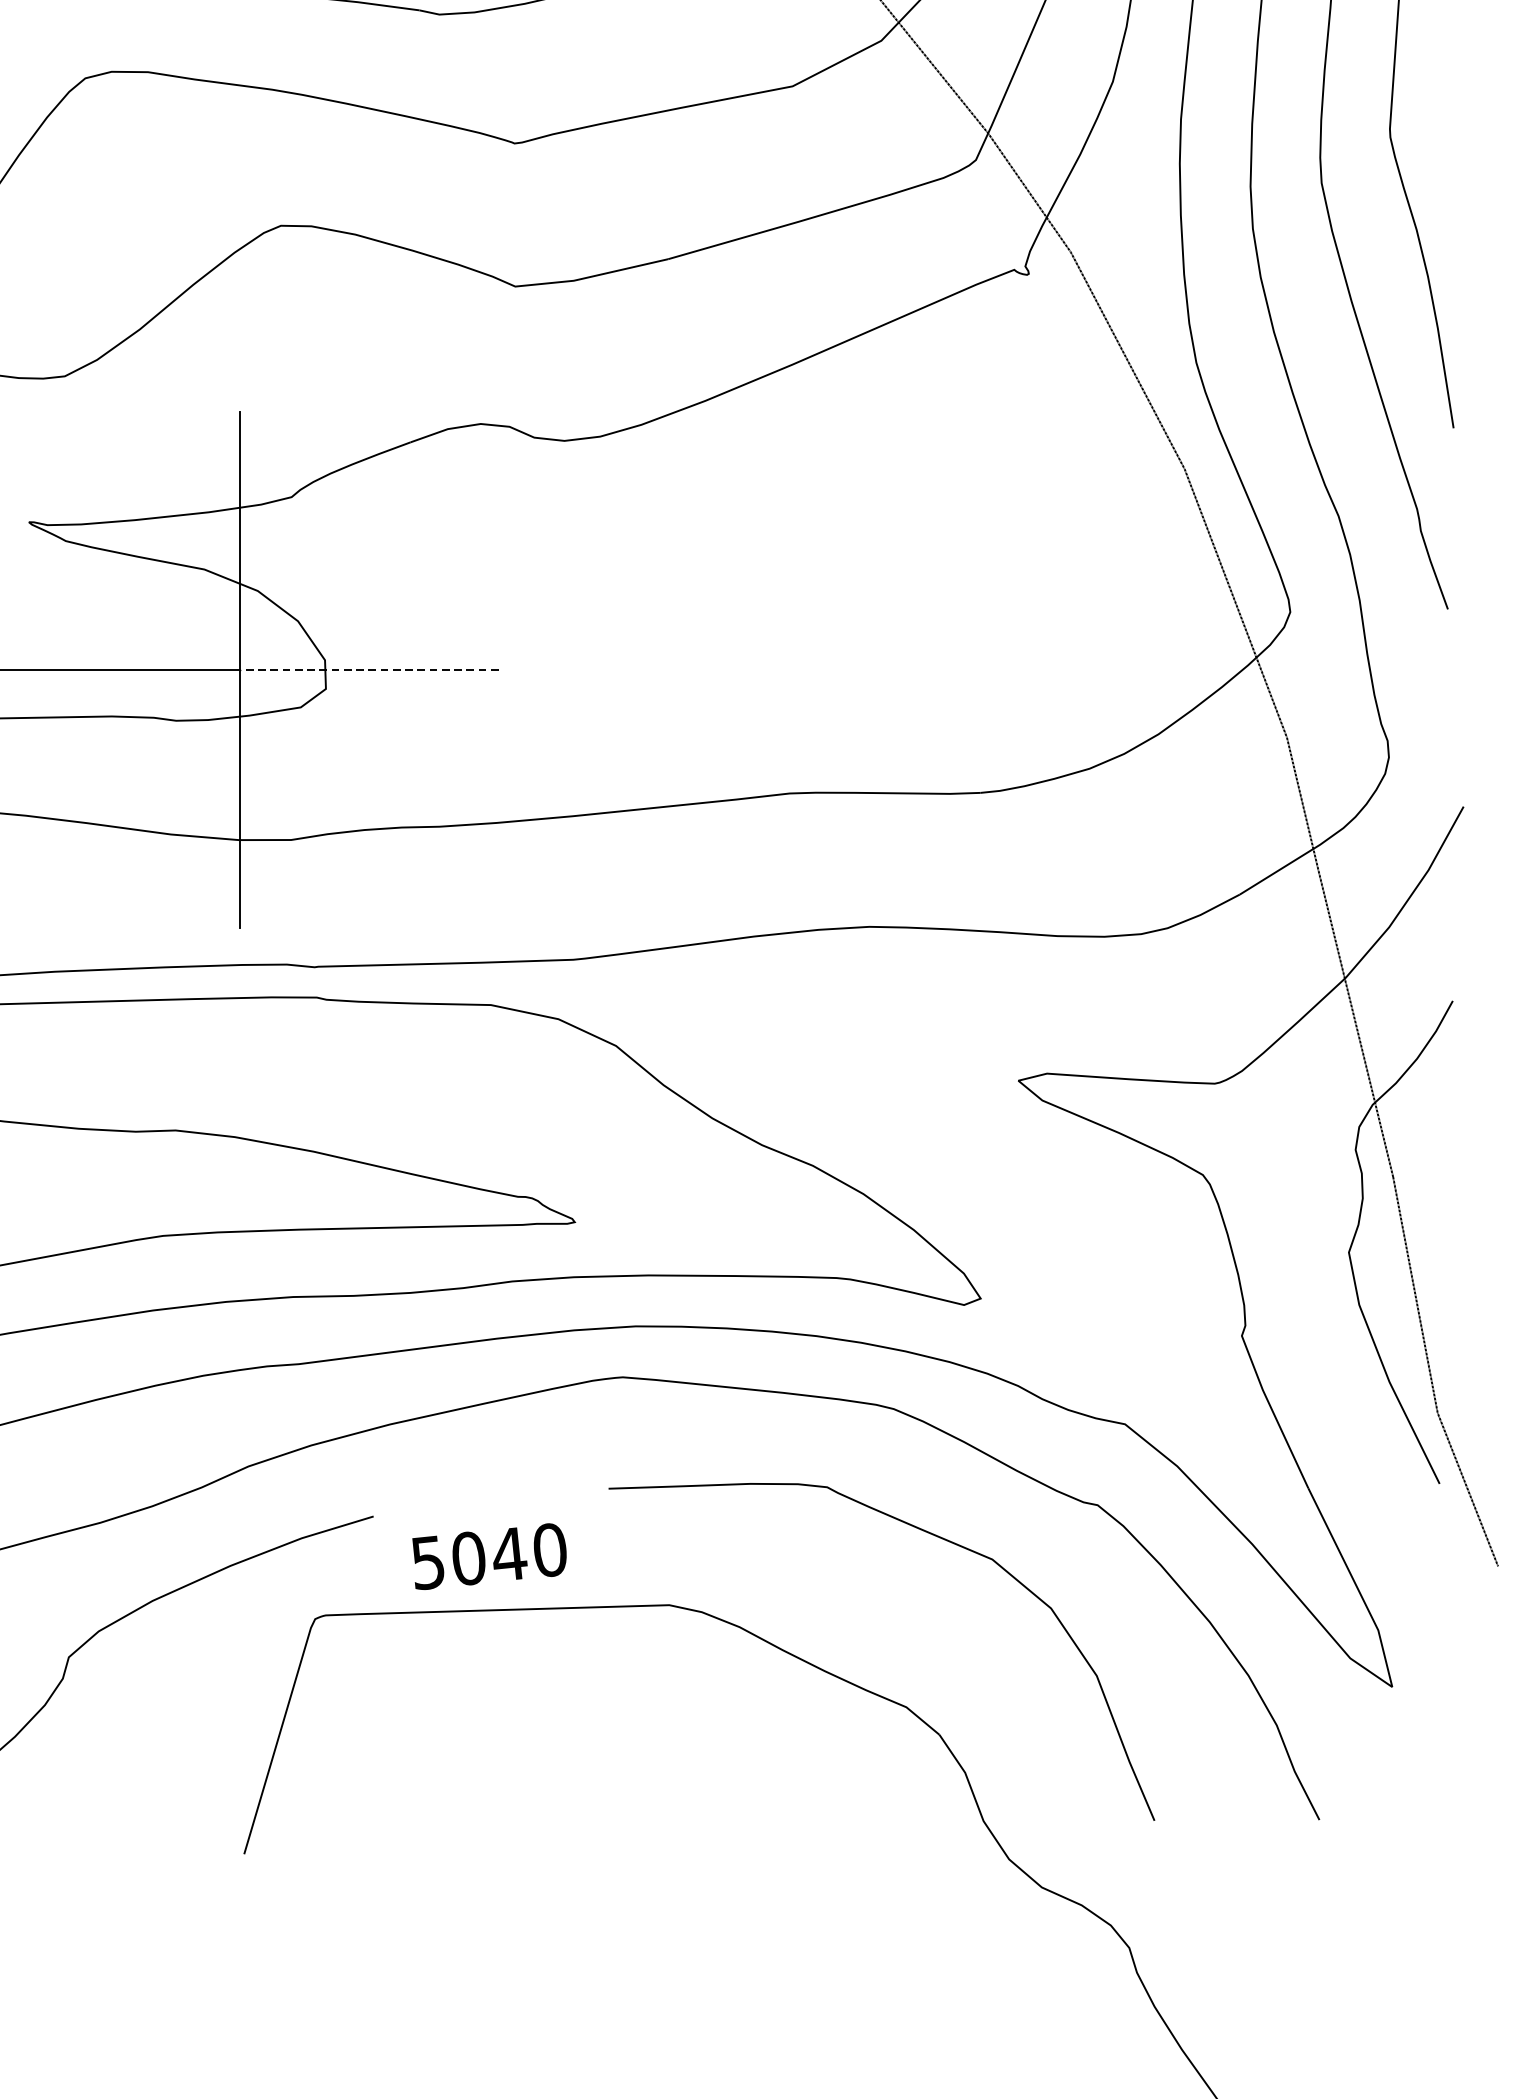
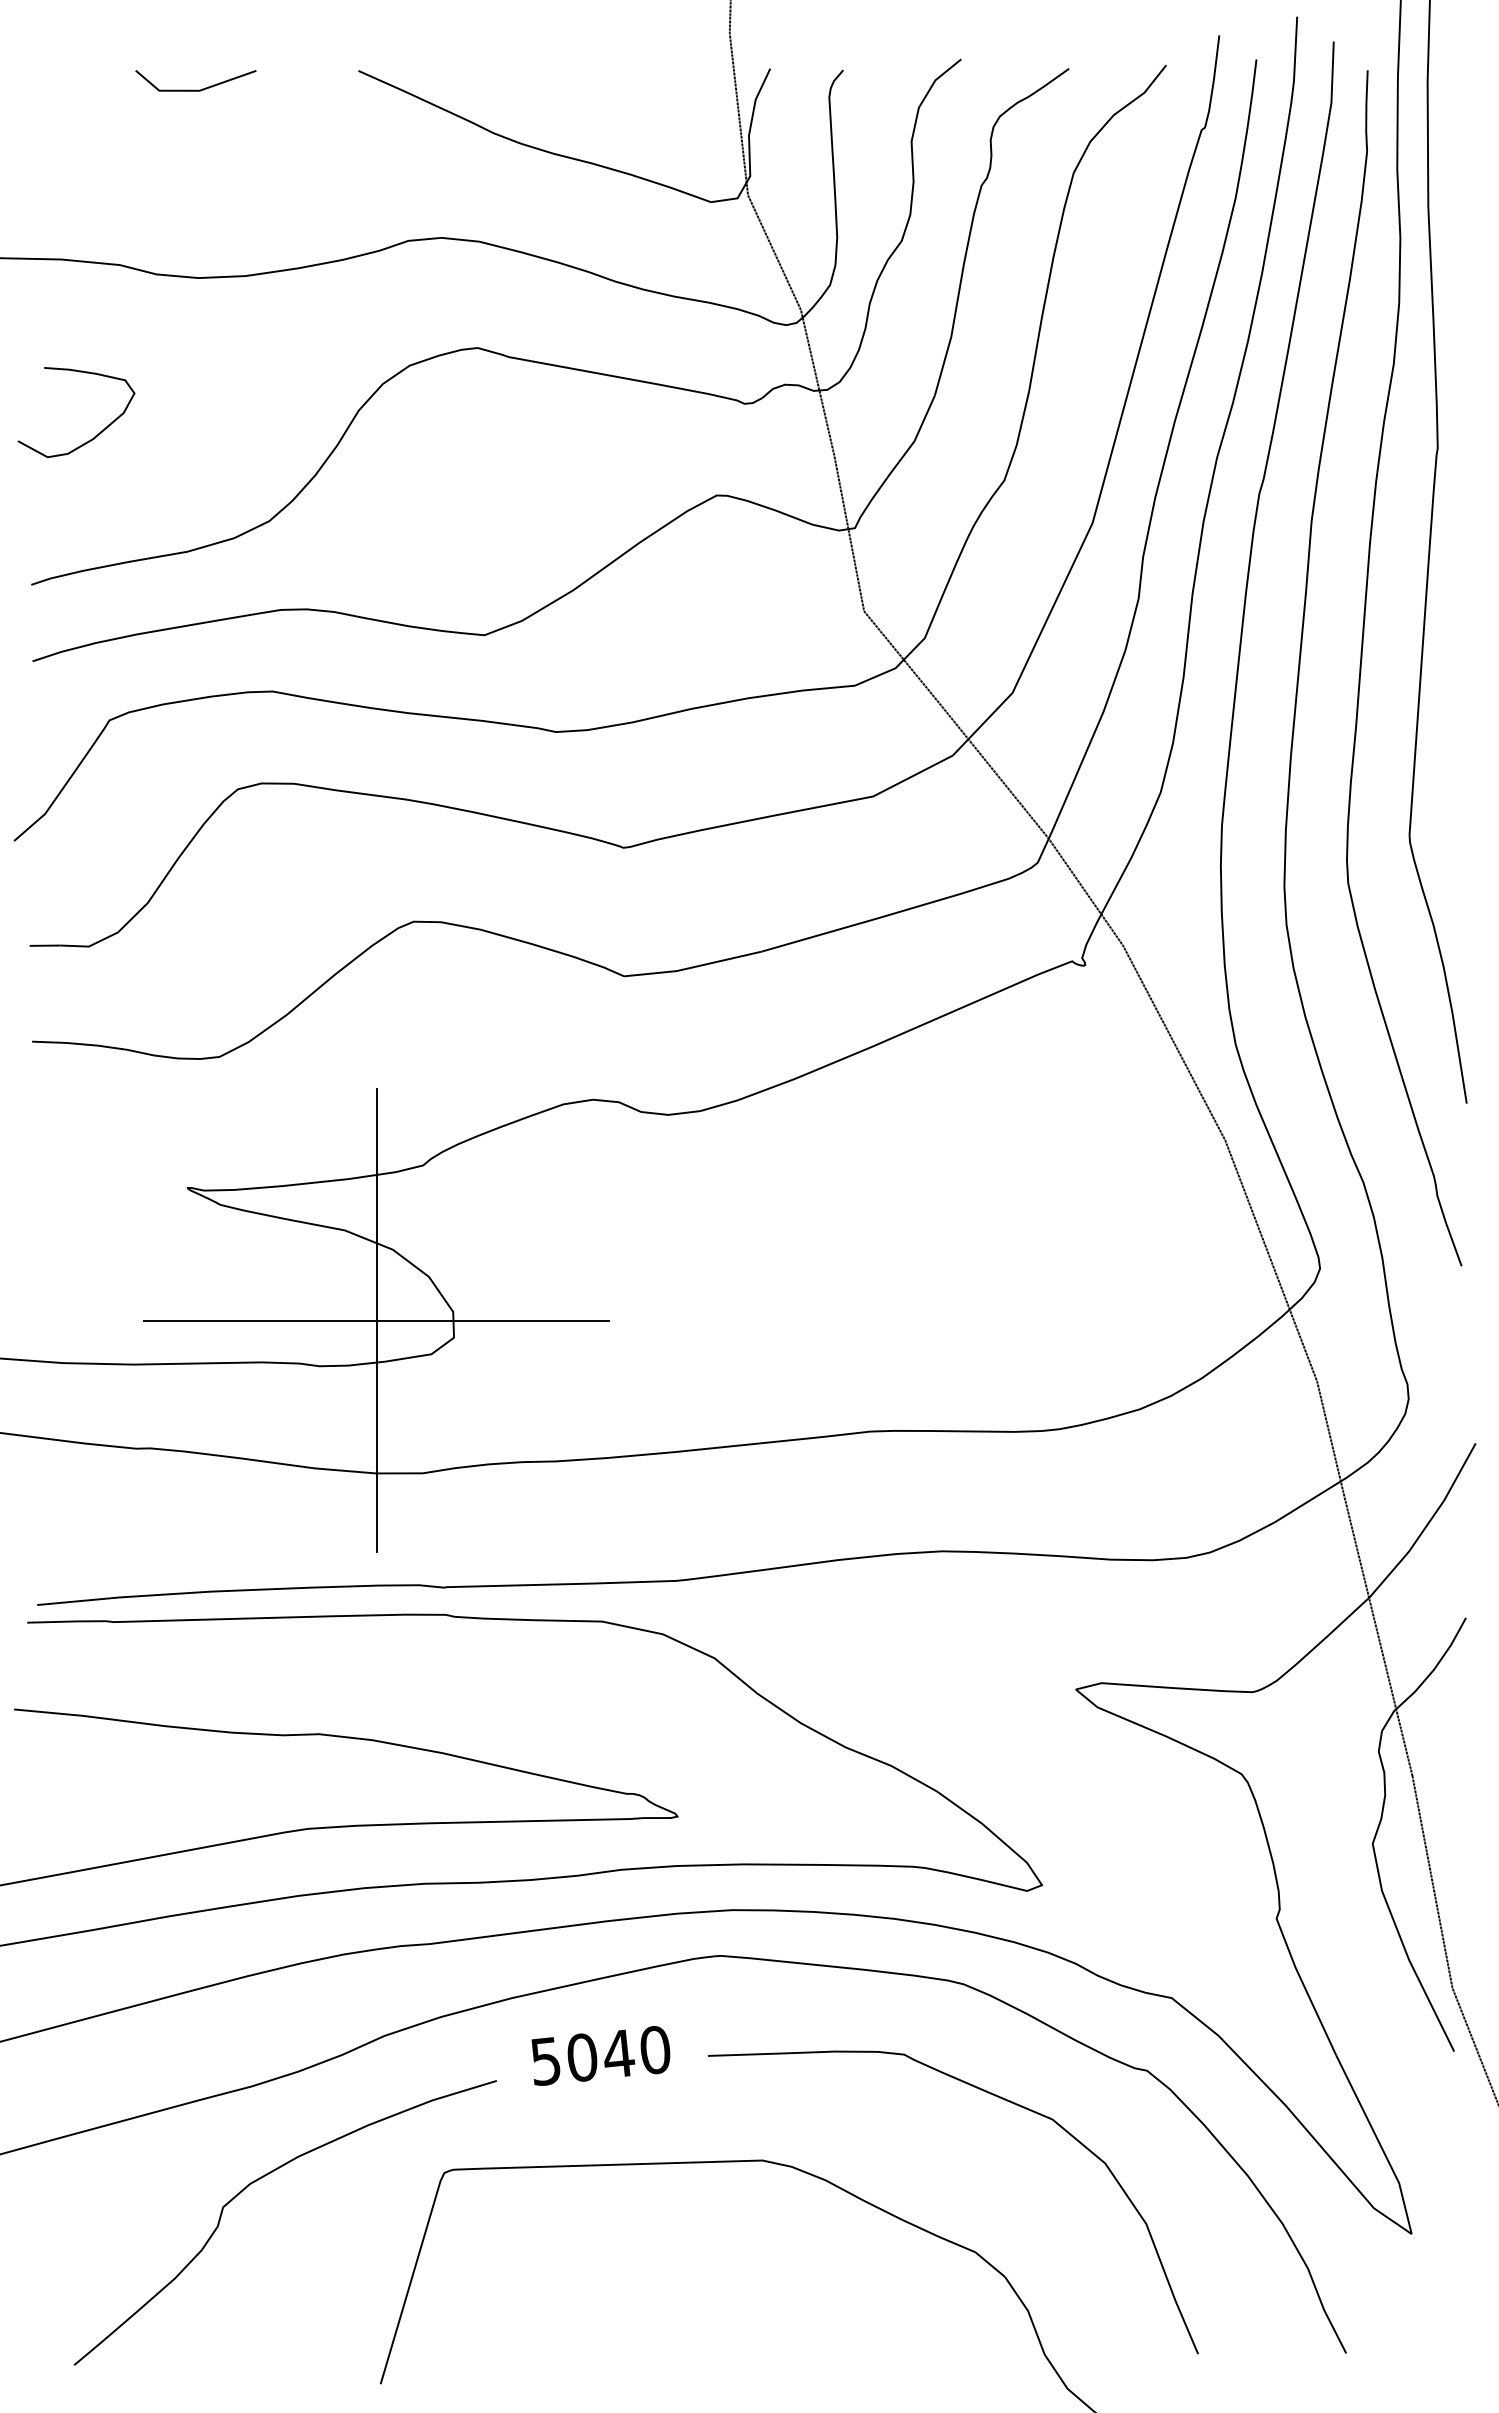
line: (368, 669) -> (492, 1320), dashed -> solid
text: (489, 1556) -> (600, 2055), moved

